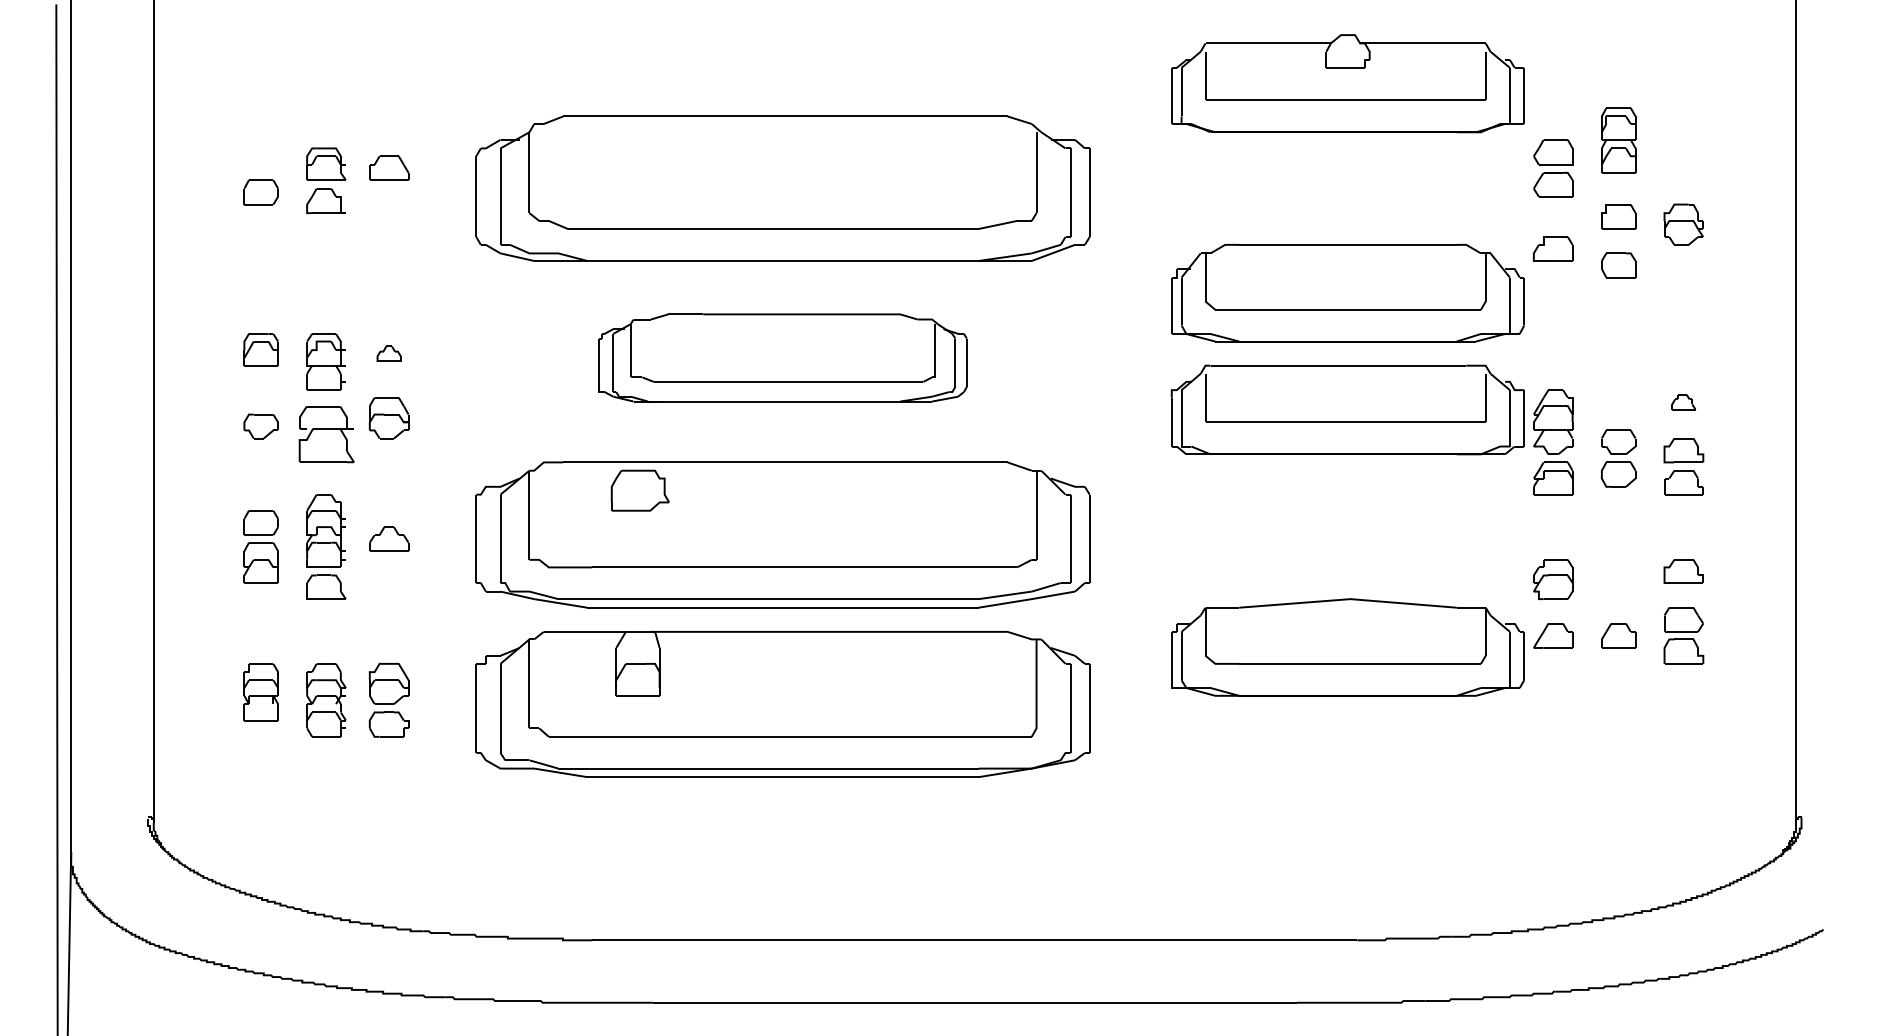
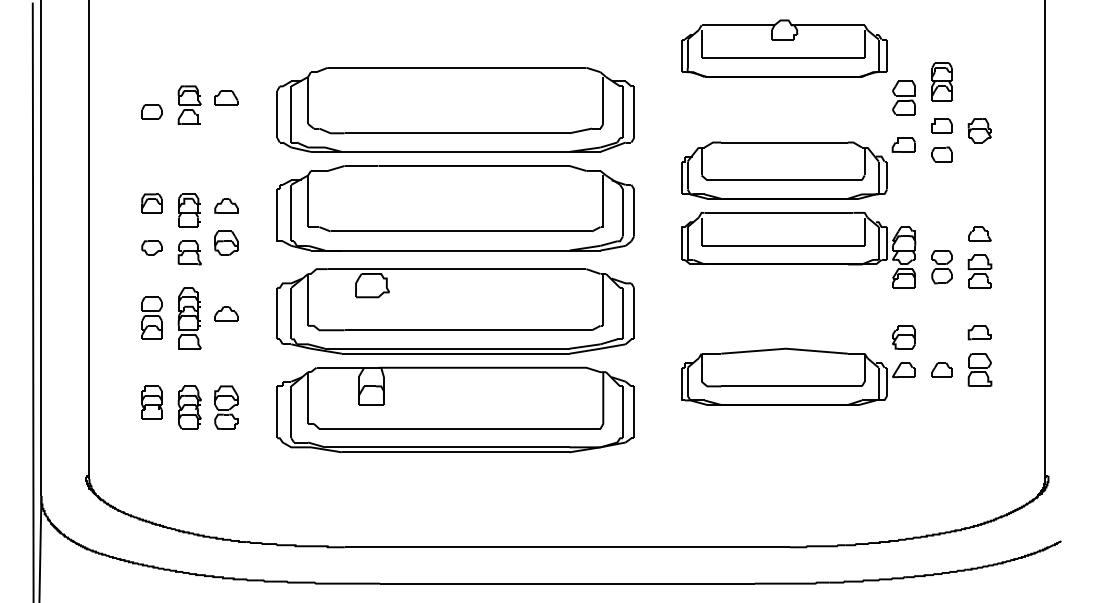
part: (389, 353) -> (226, 205), size x1.67
part: (782, 358) -> (455, 208), size x1.67
part: (1682, 401) -> (979, 233), size x1.67
part: (325, 433) -> (189, 252), size x0.71

